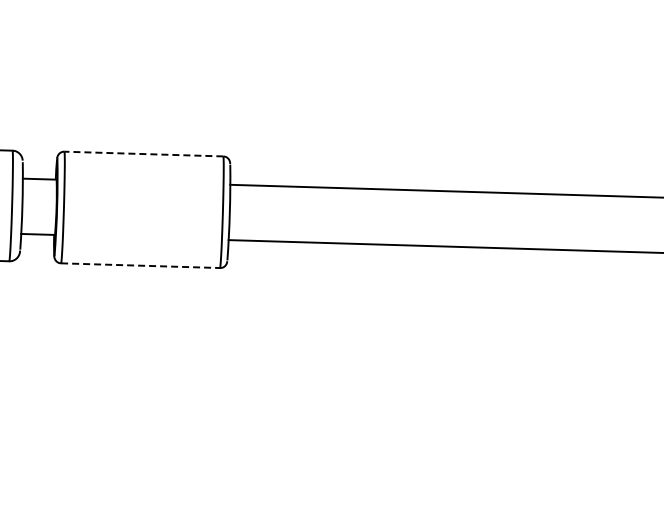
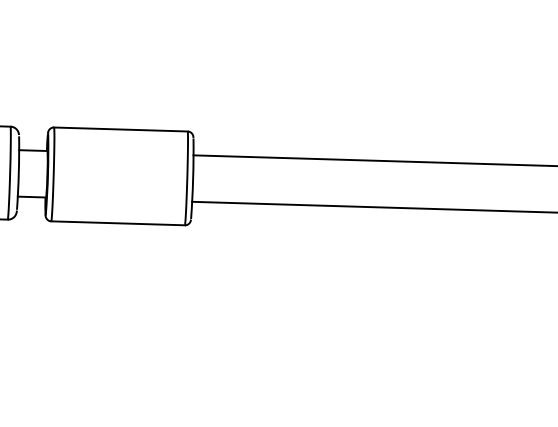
line: (143, 154) -> (120, 129), dashed -> solid
line: (140, 265) -> (118, 223), dashed -> solid

